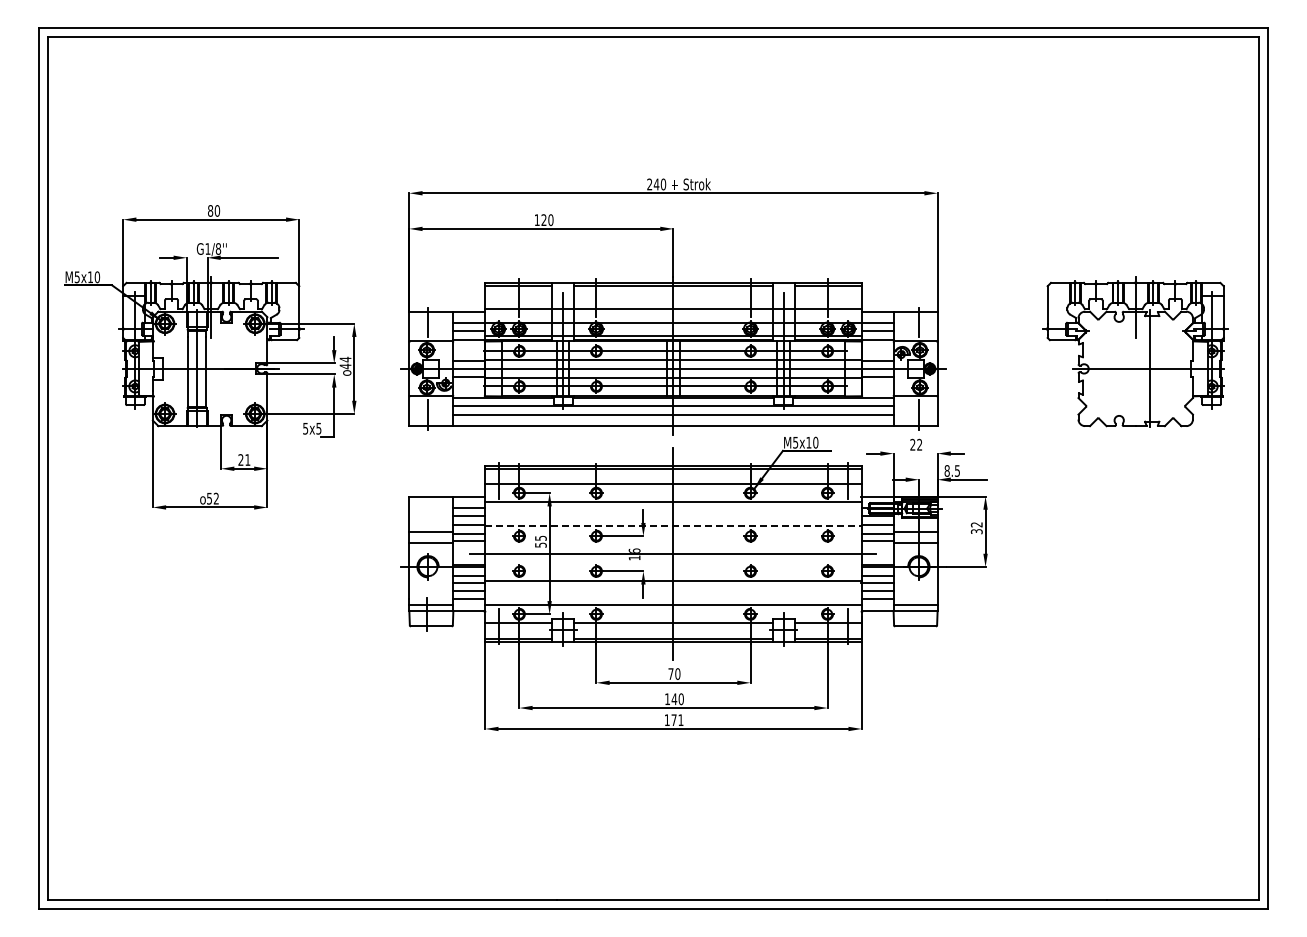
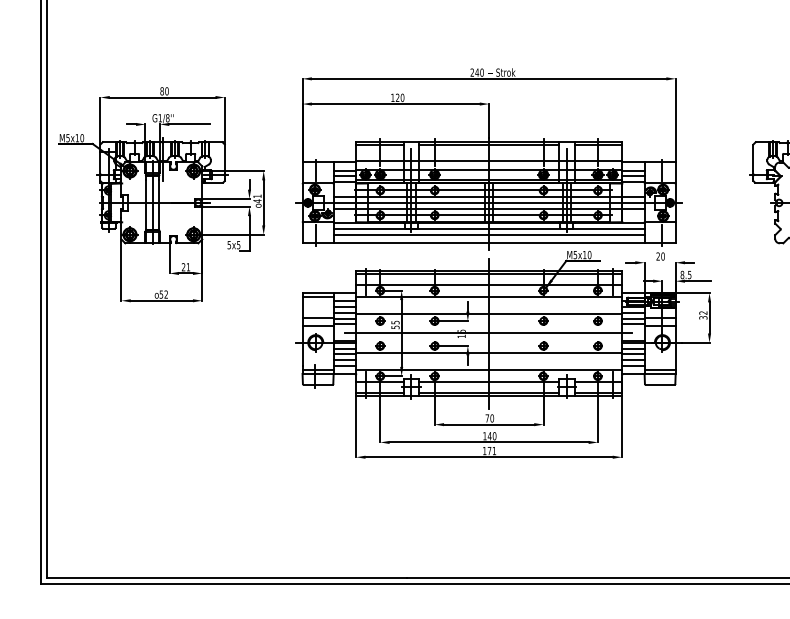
text: (345, 359) -> (257, 196), 44 -> 41
text: (919, 444) -> (662, 256), 22 -> 20
line: (431, 502) -> (318, 297), added
line: (673, 526) -> (489, 314), dashed -> solid

